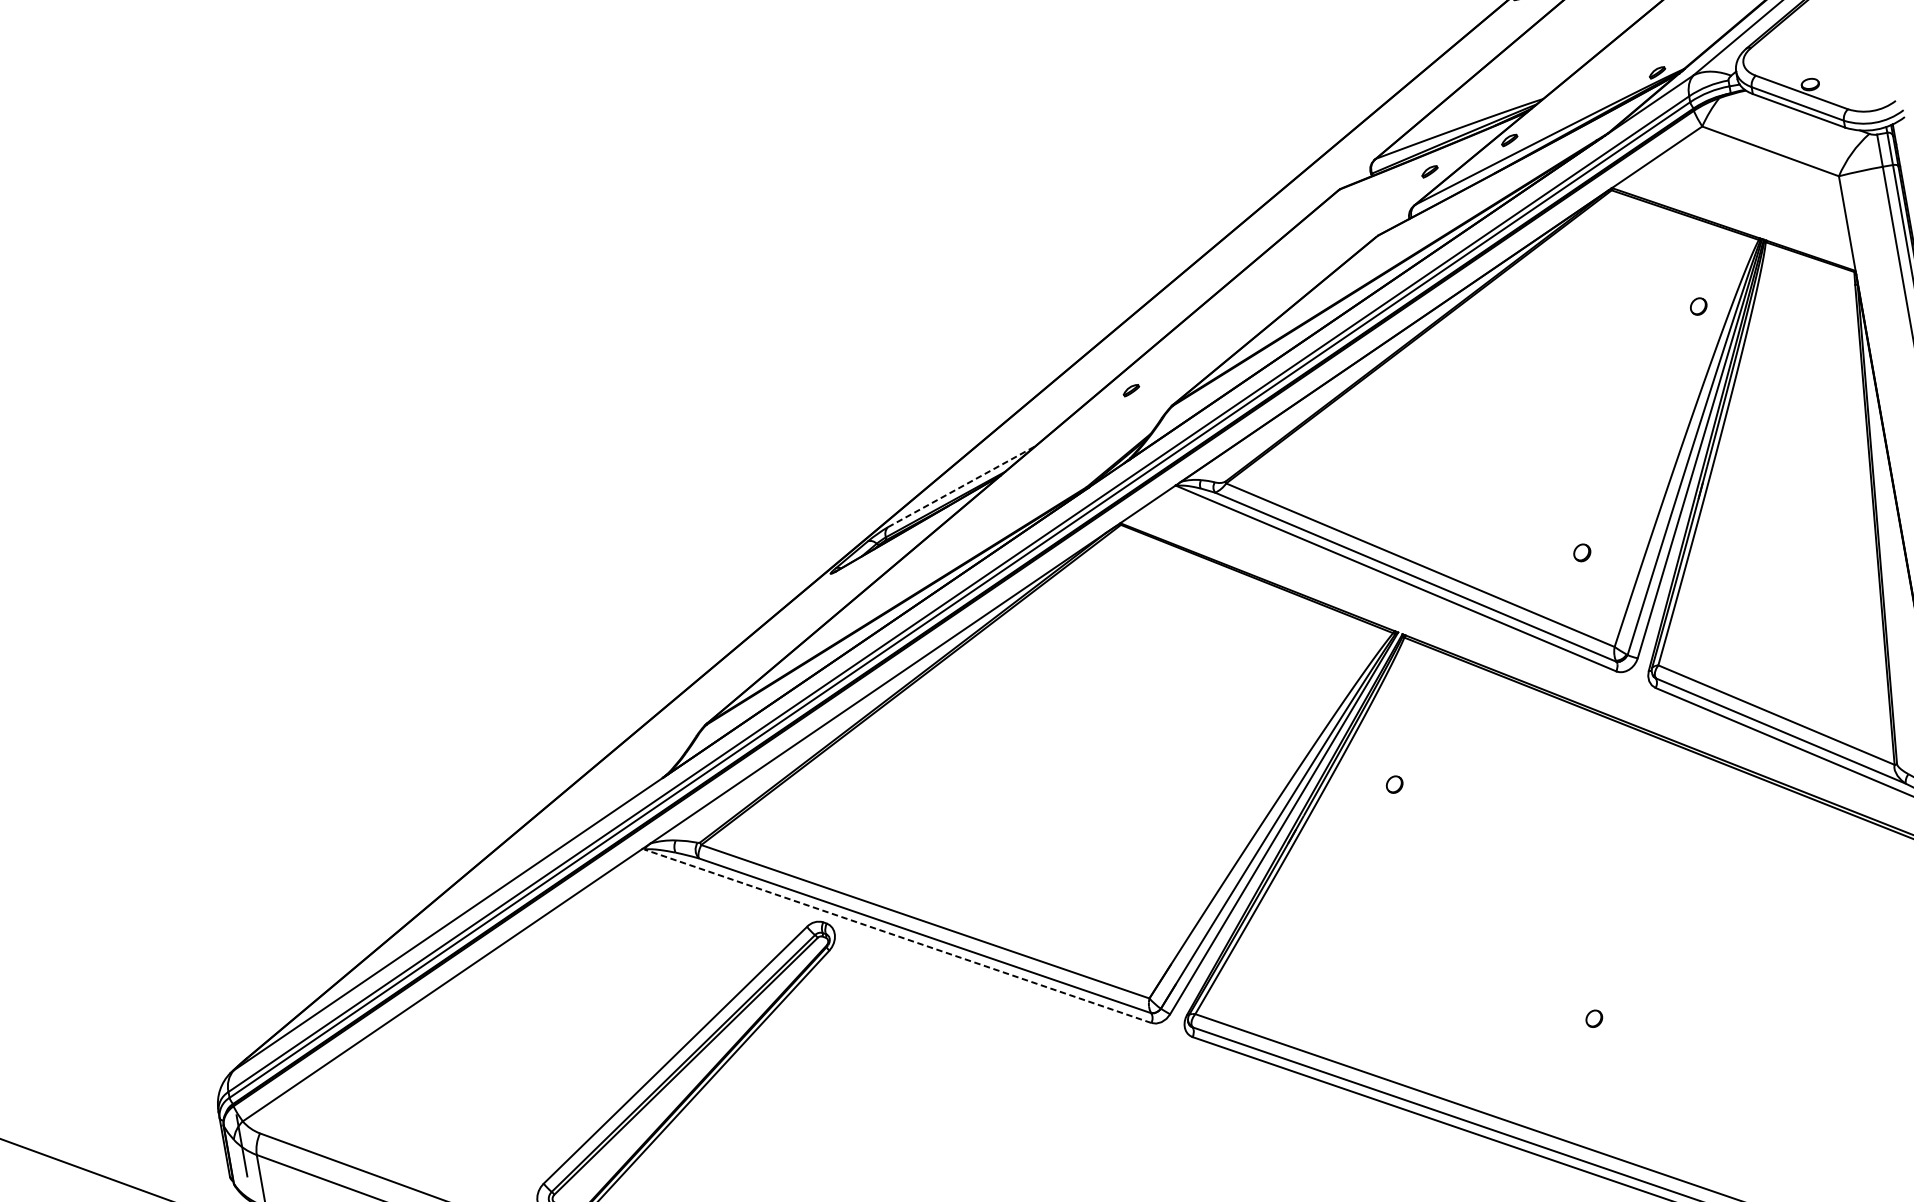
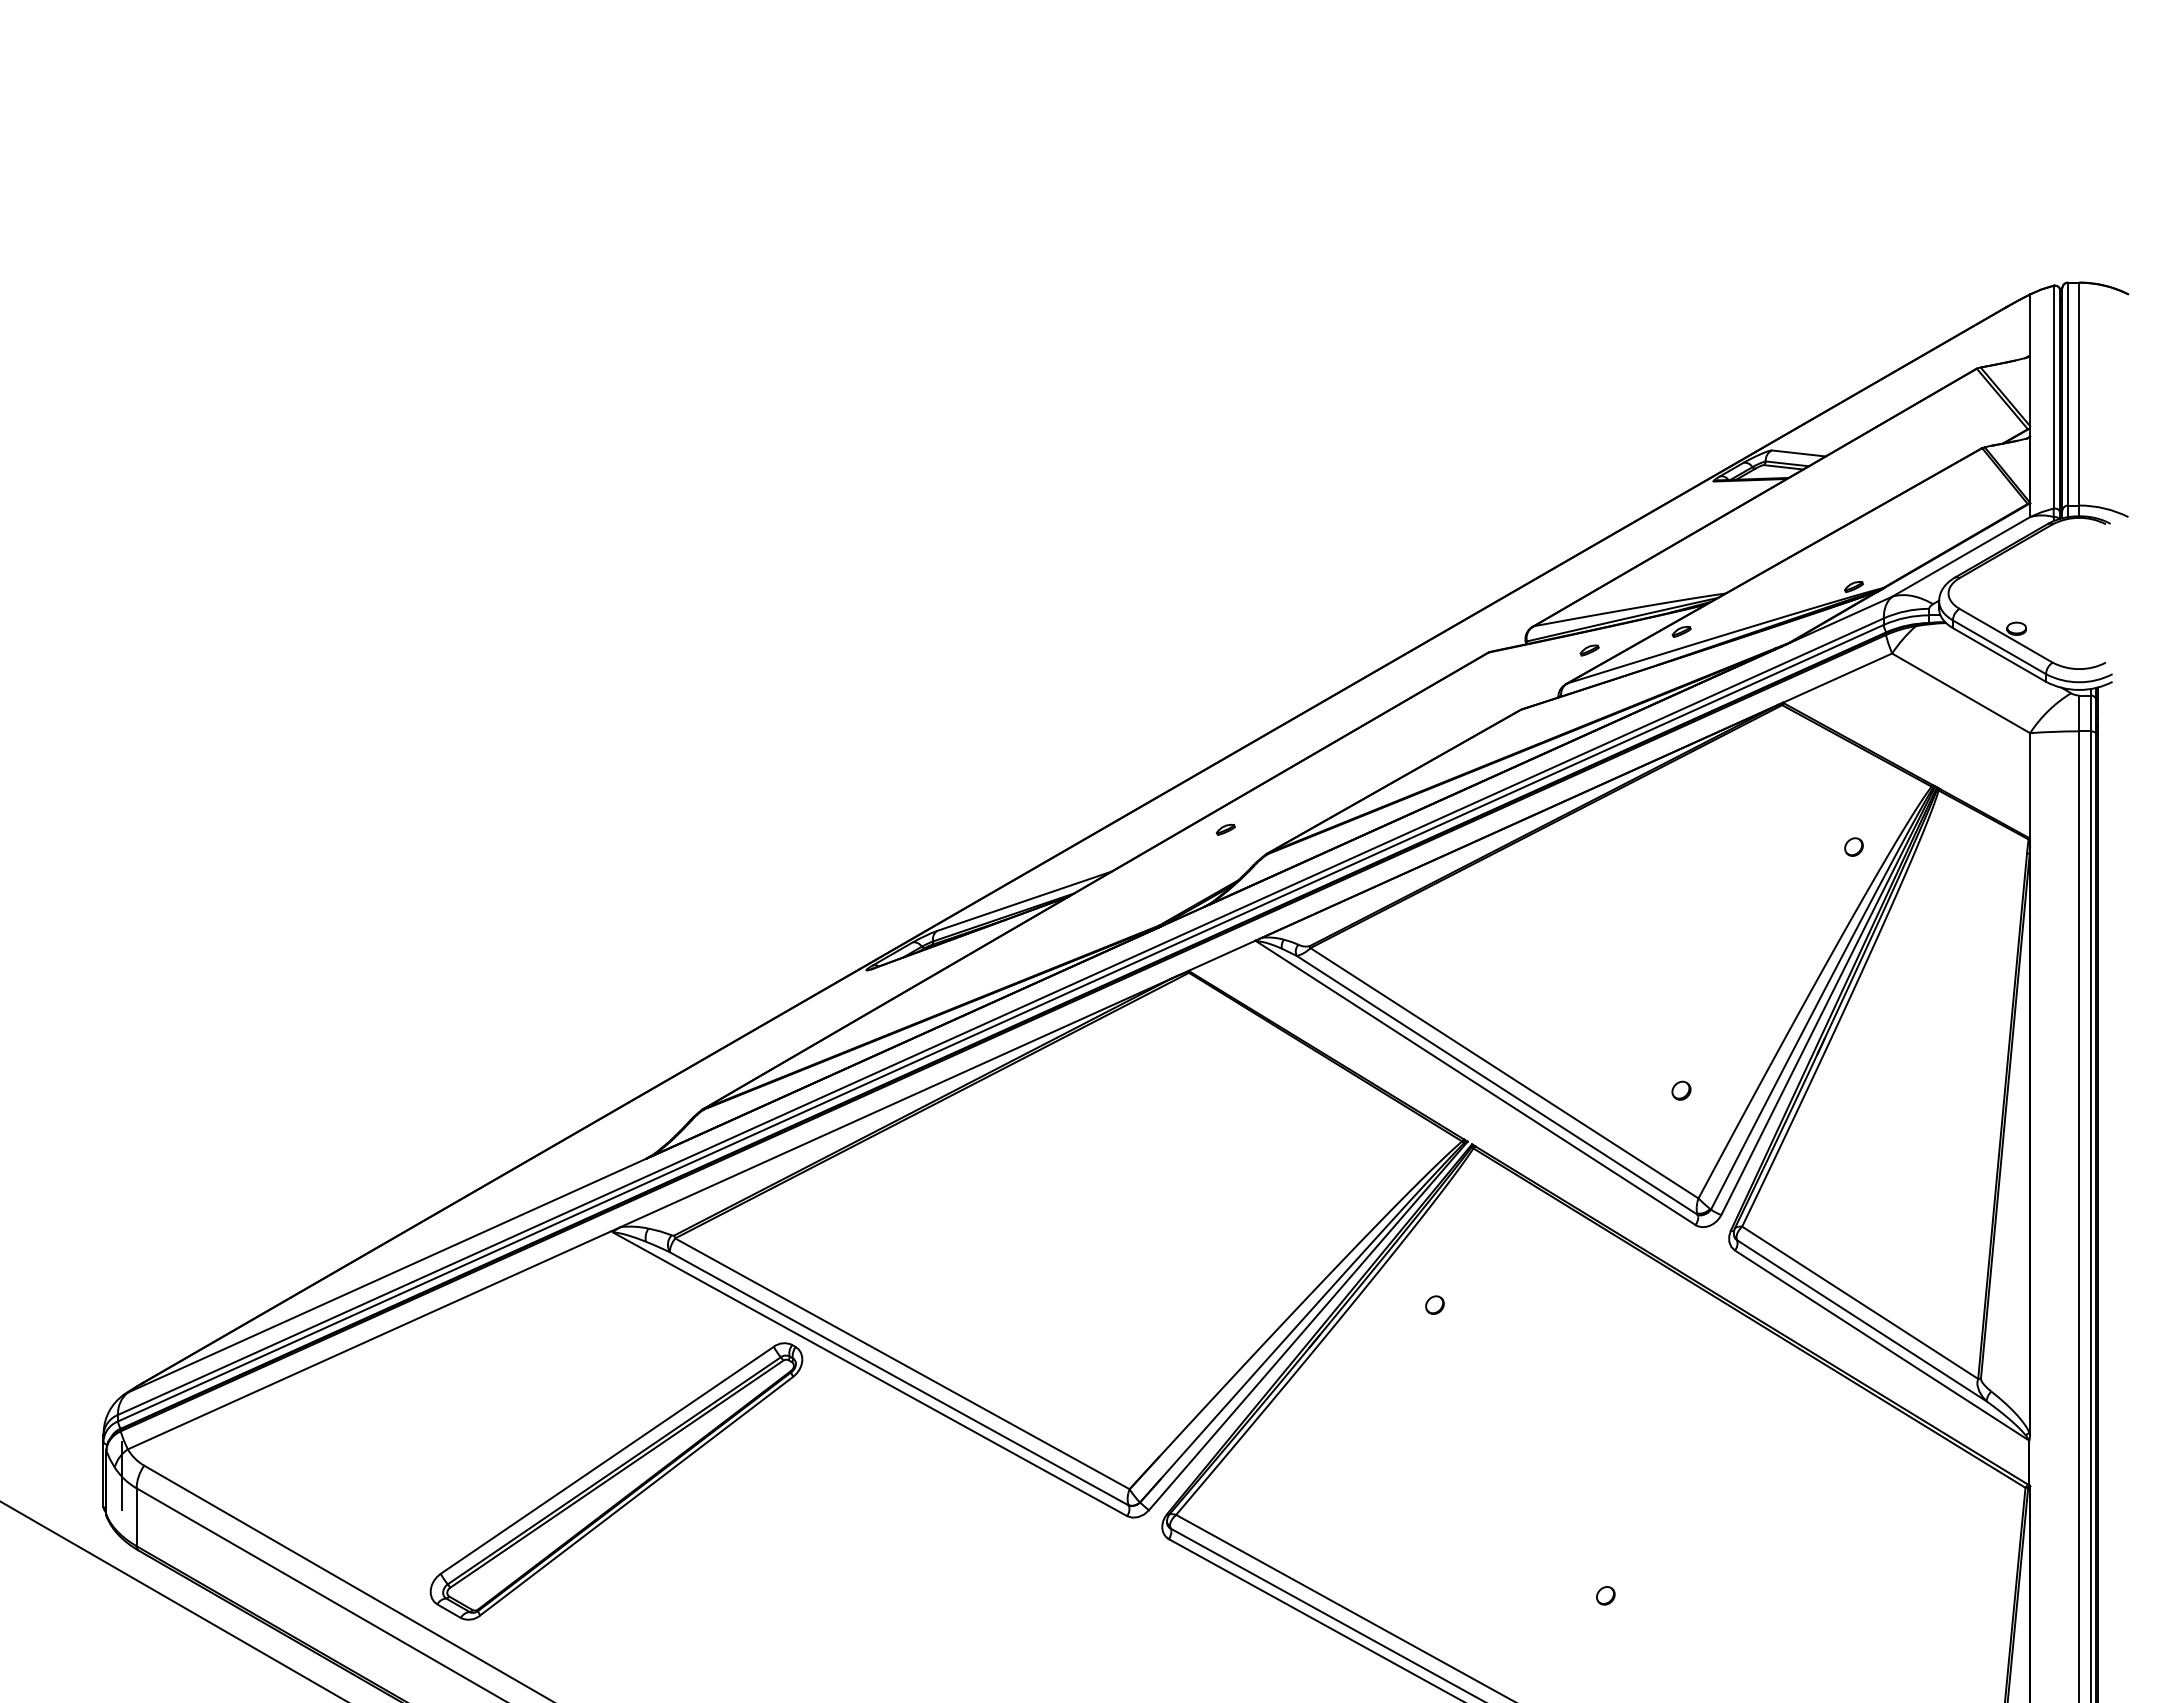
line: (961, 486) -> (1024, 901), dashed -> solid
line: (897, 936) -> (869, 1374), dashed -> solid

